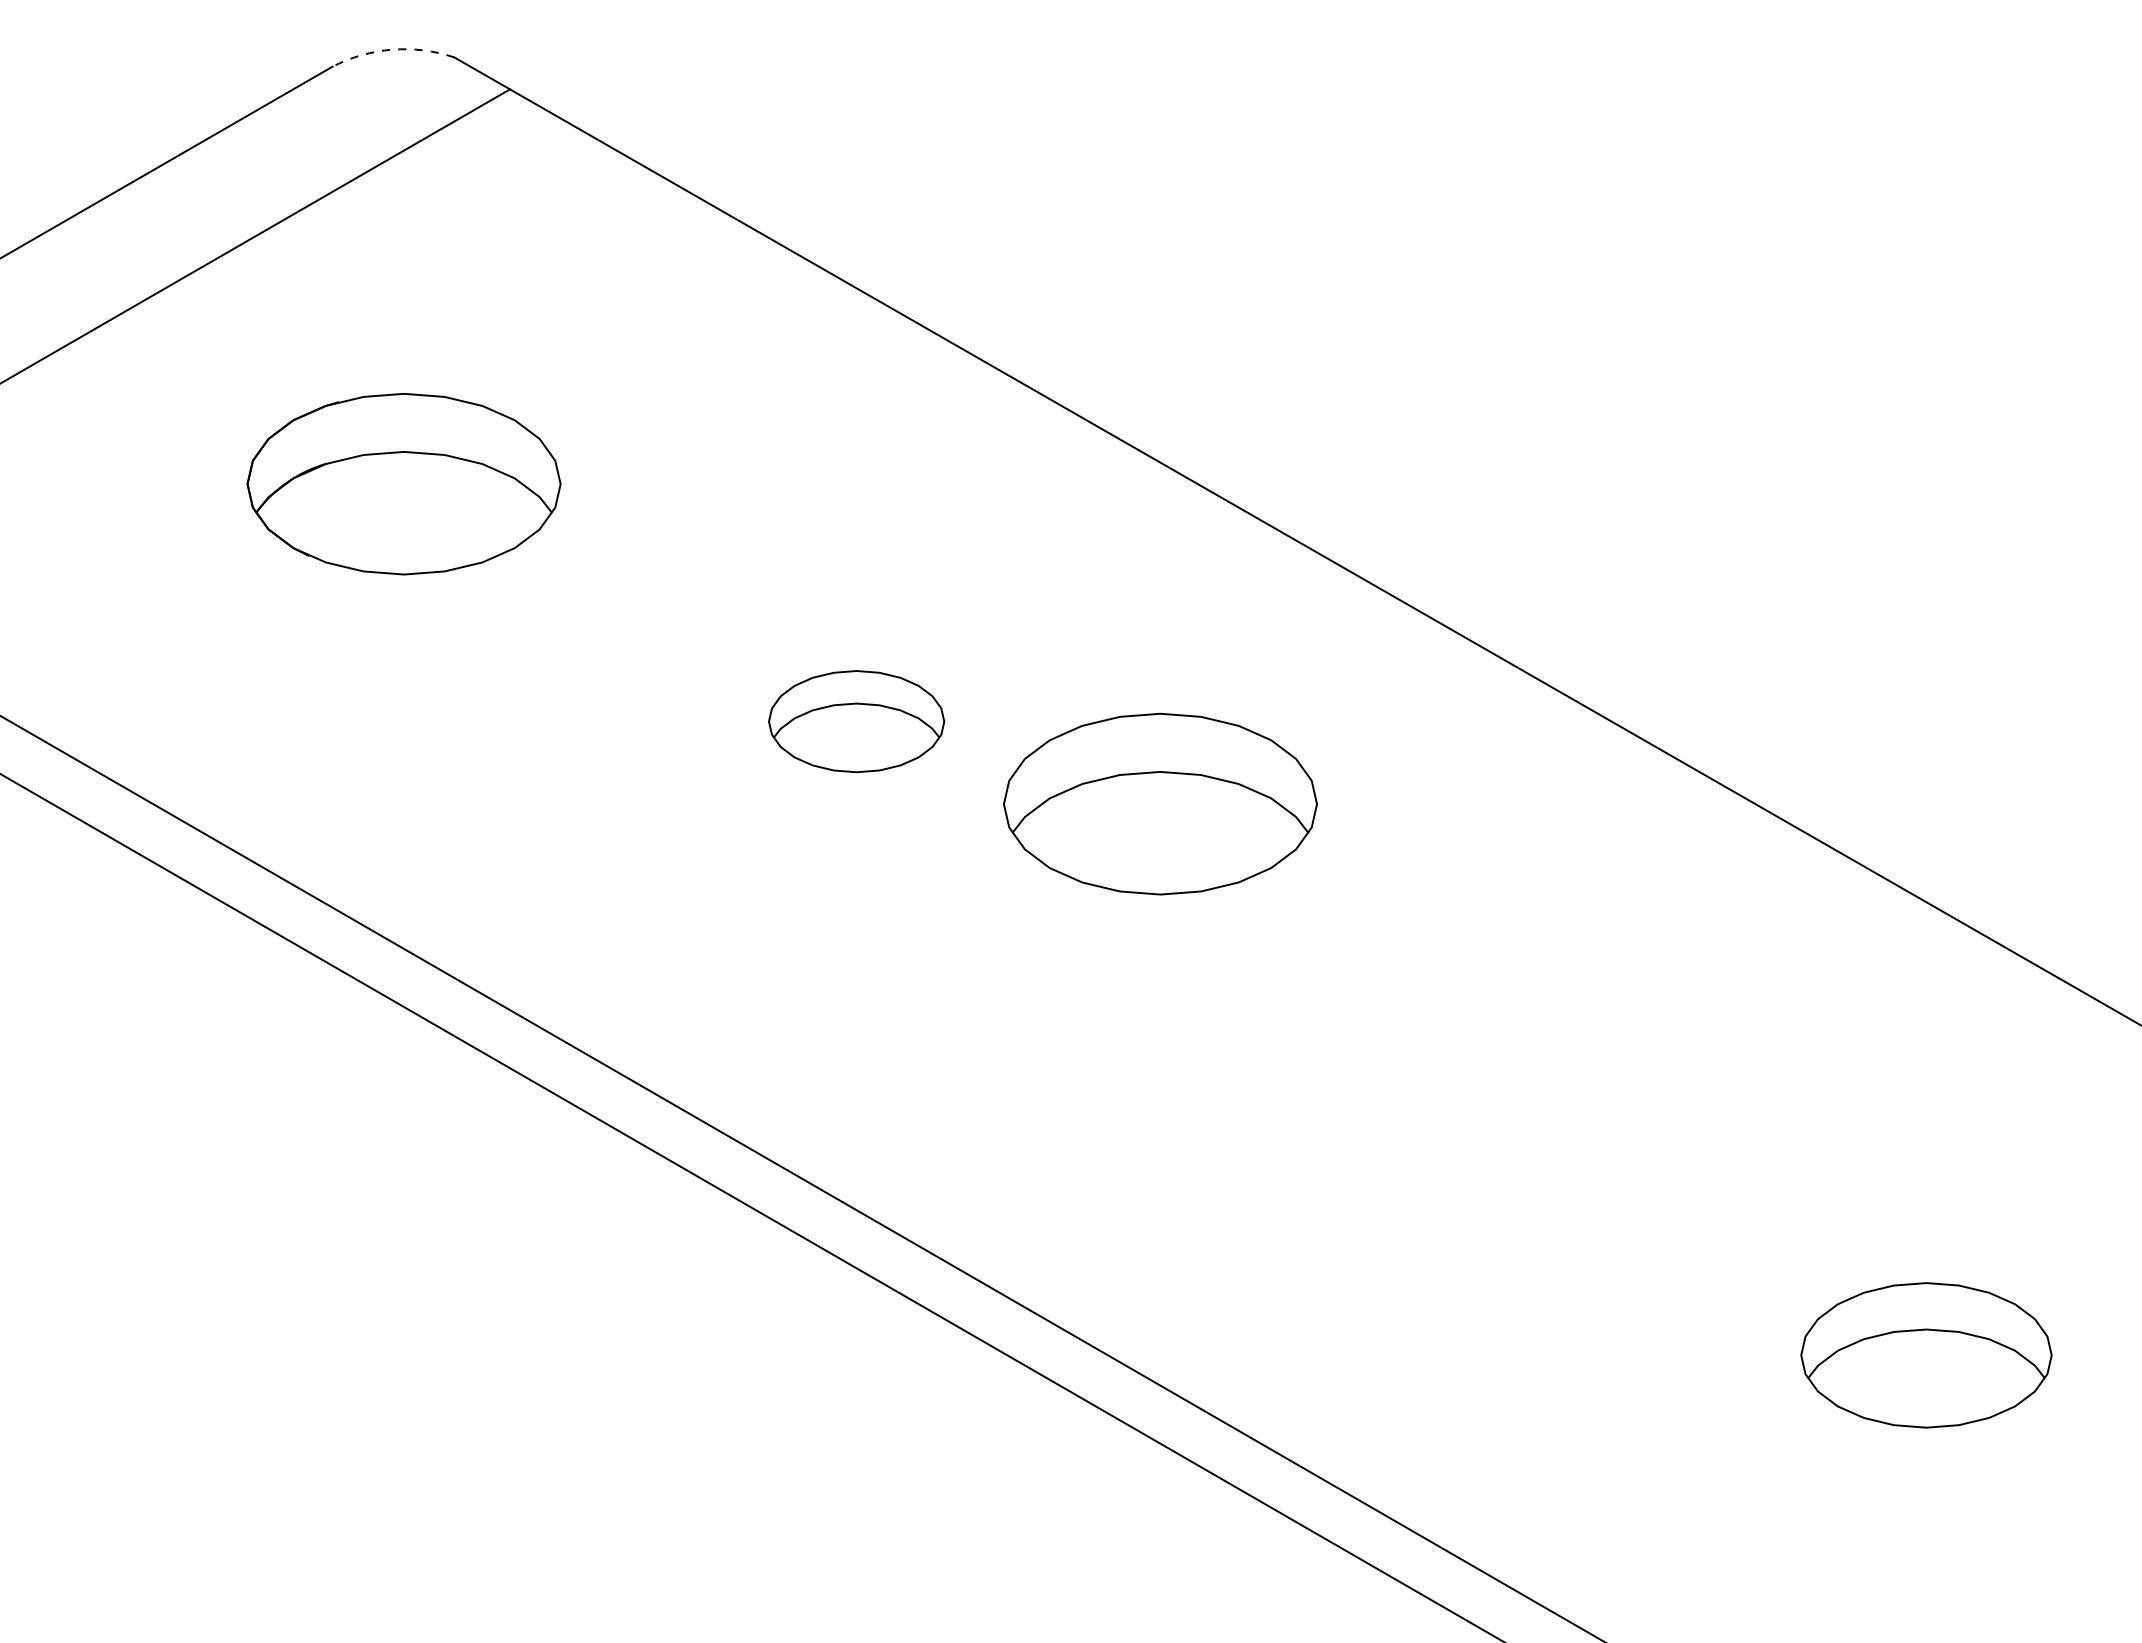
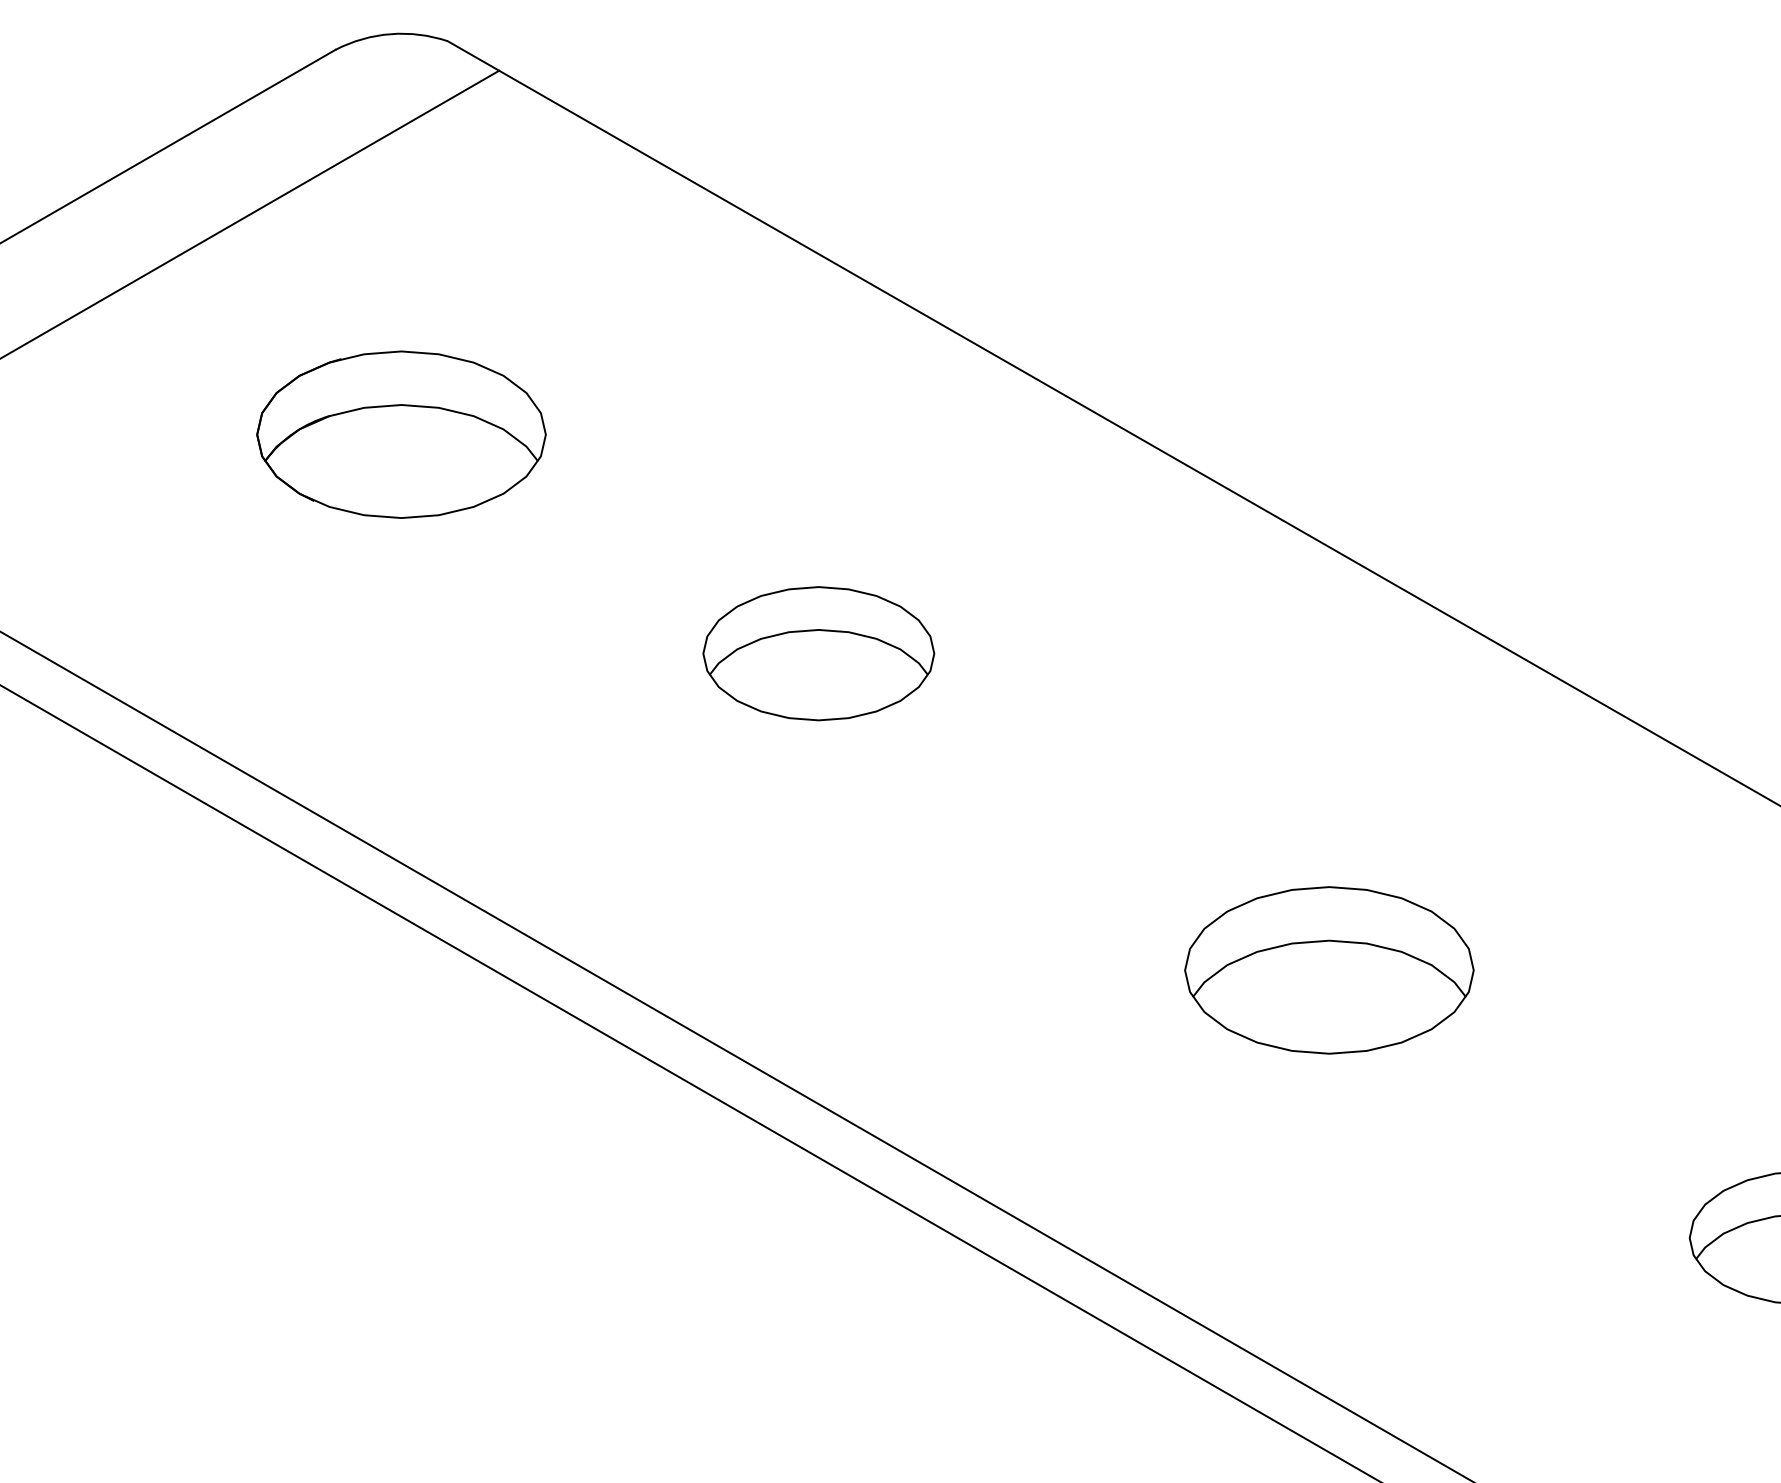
arc: (392, 49) -> (390, 33), dashed -> solid
part: (856, 721) -> (818, 653), size x1.43
part: (1160, 803) -> (1329, 969), moved

